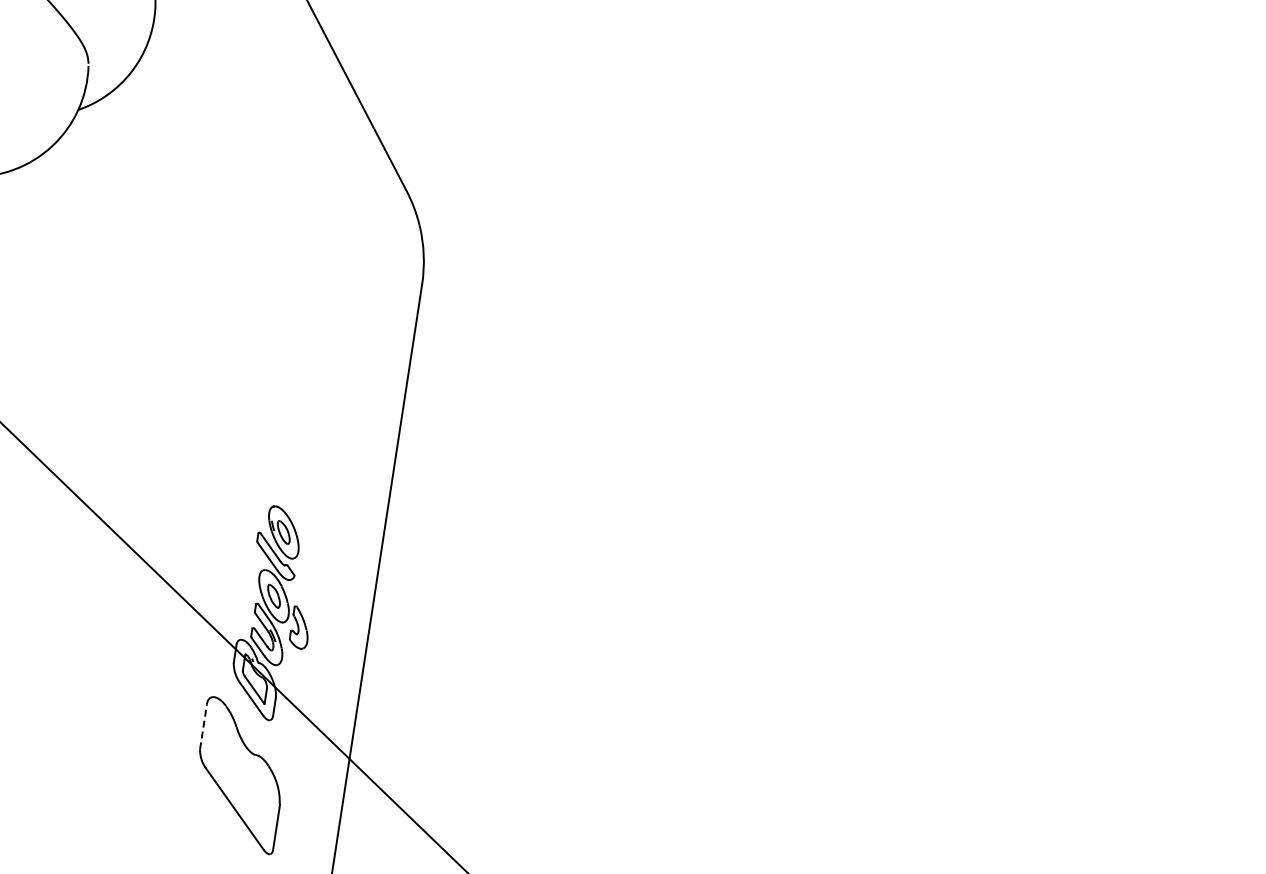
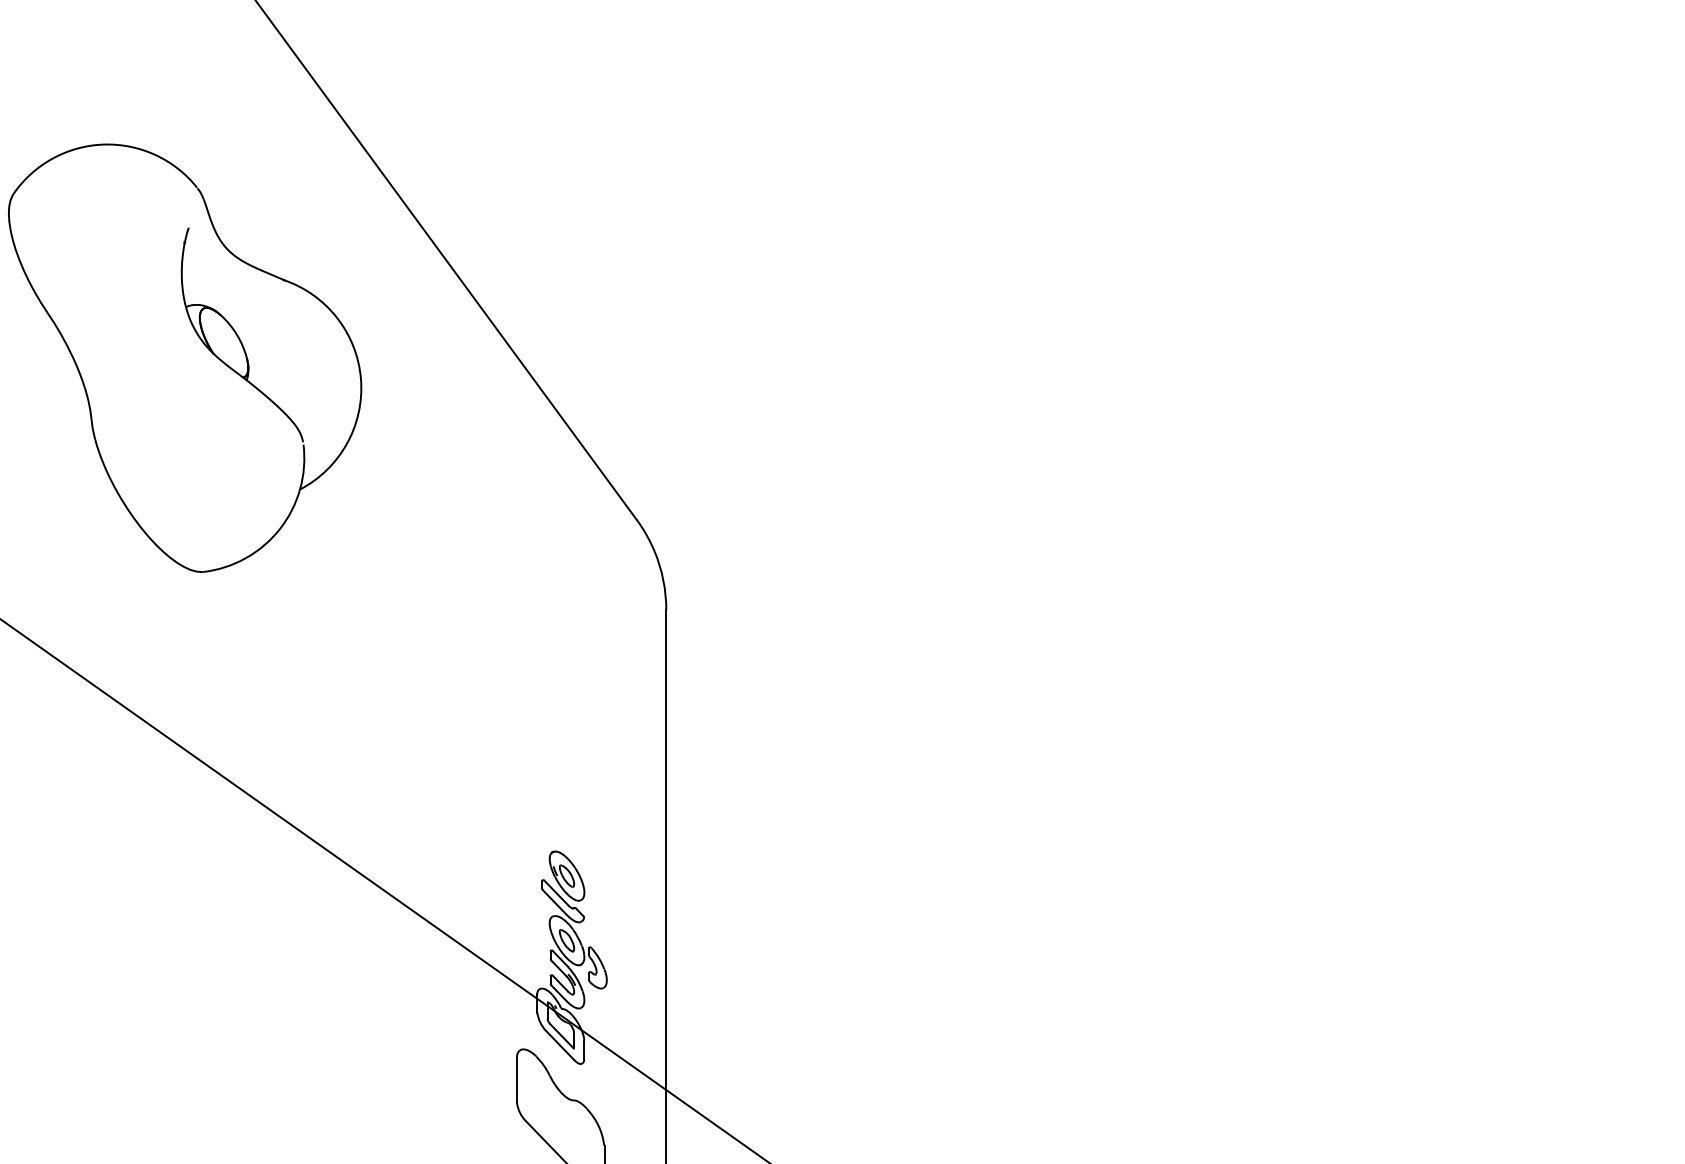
line: (203, 727) -> (517, 1080), dashed -> solid

